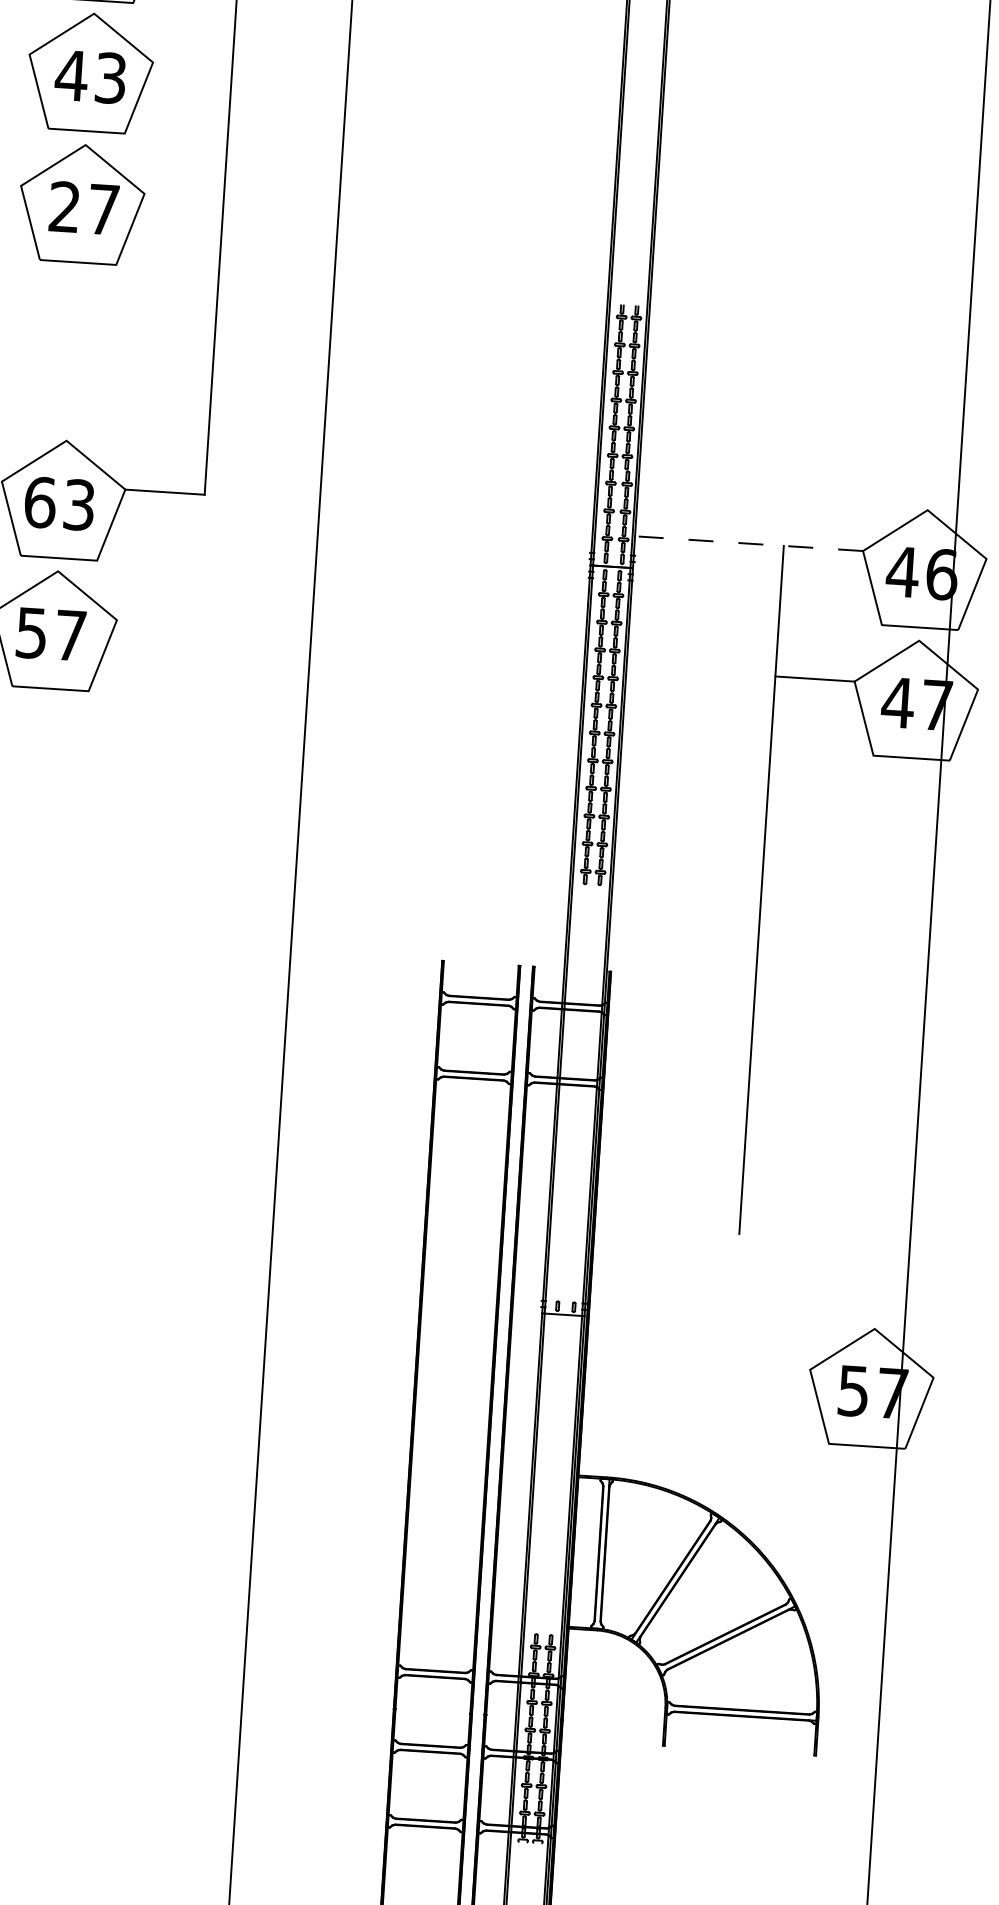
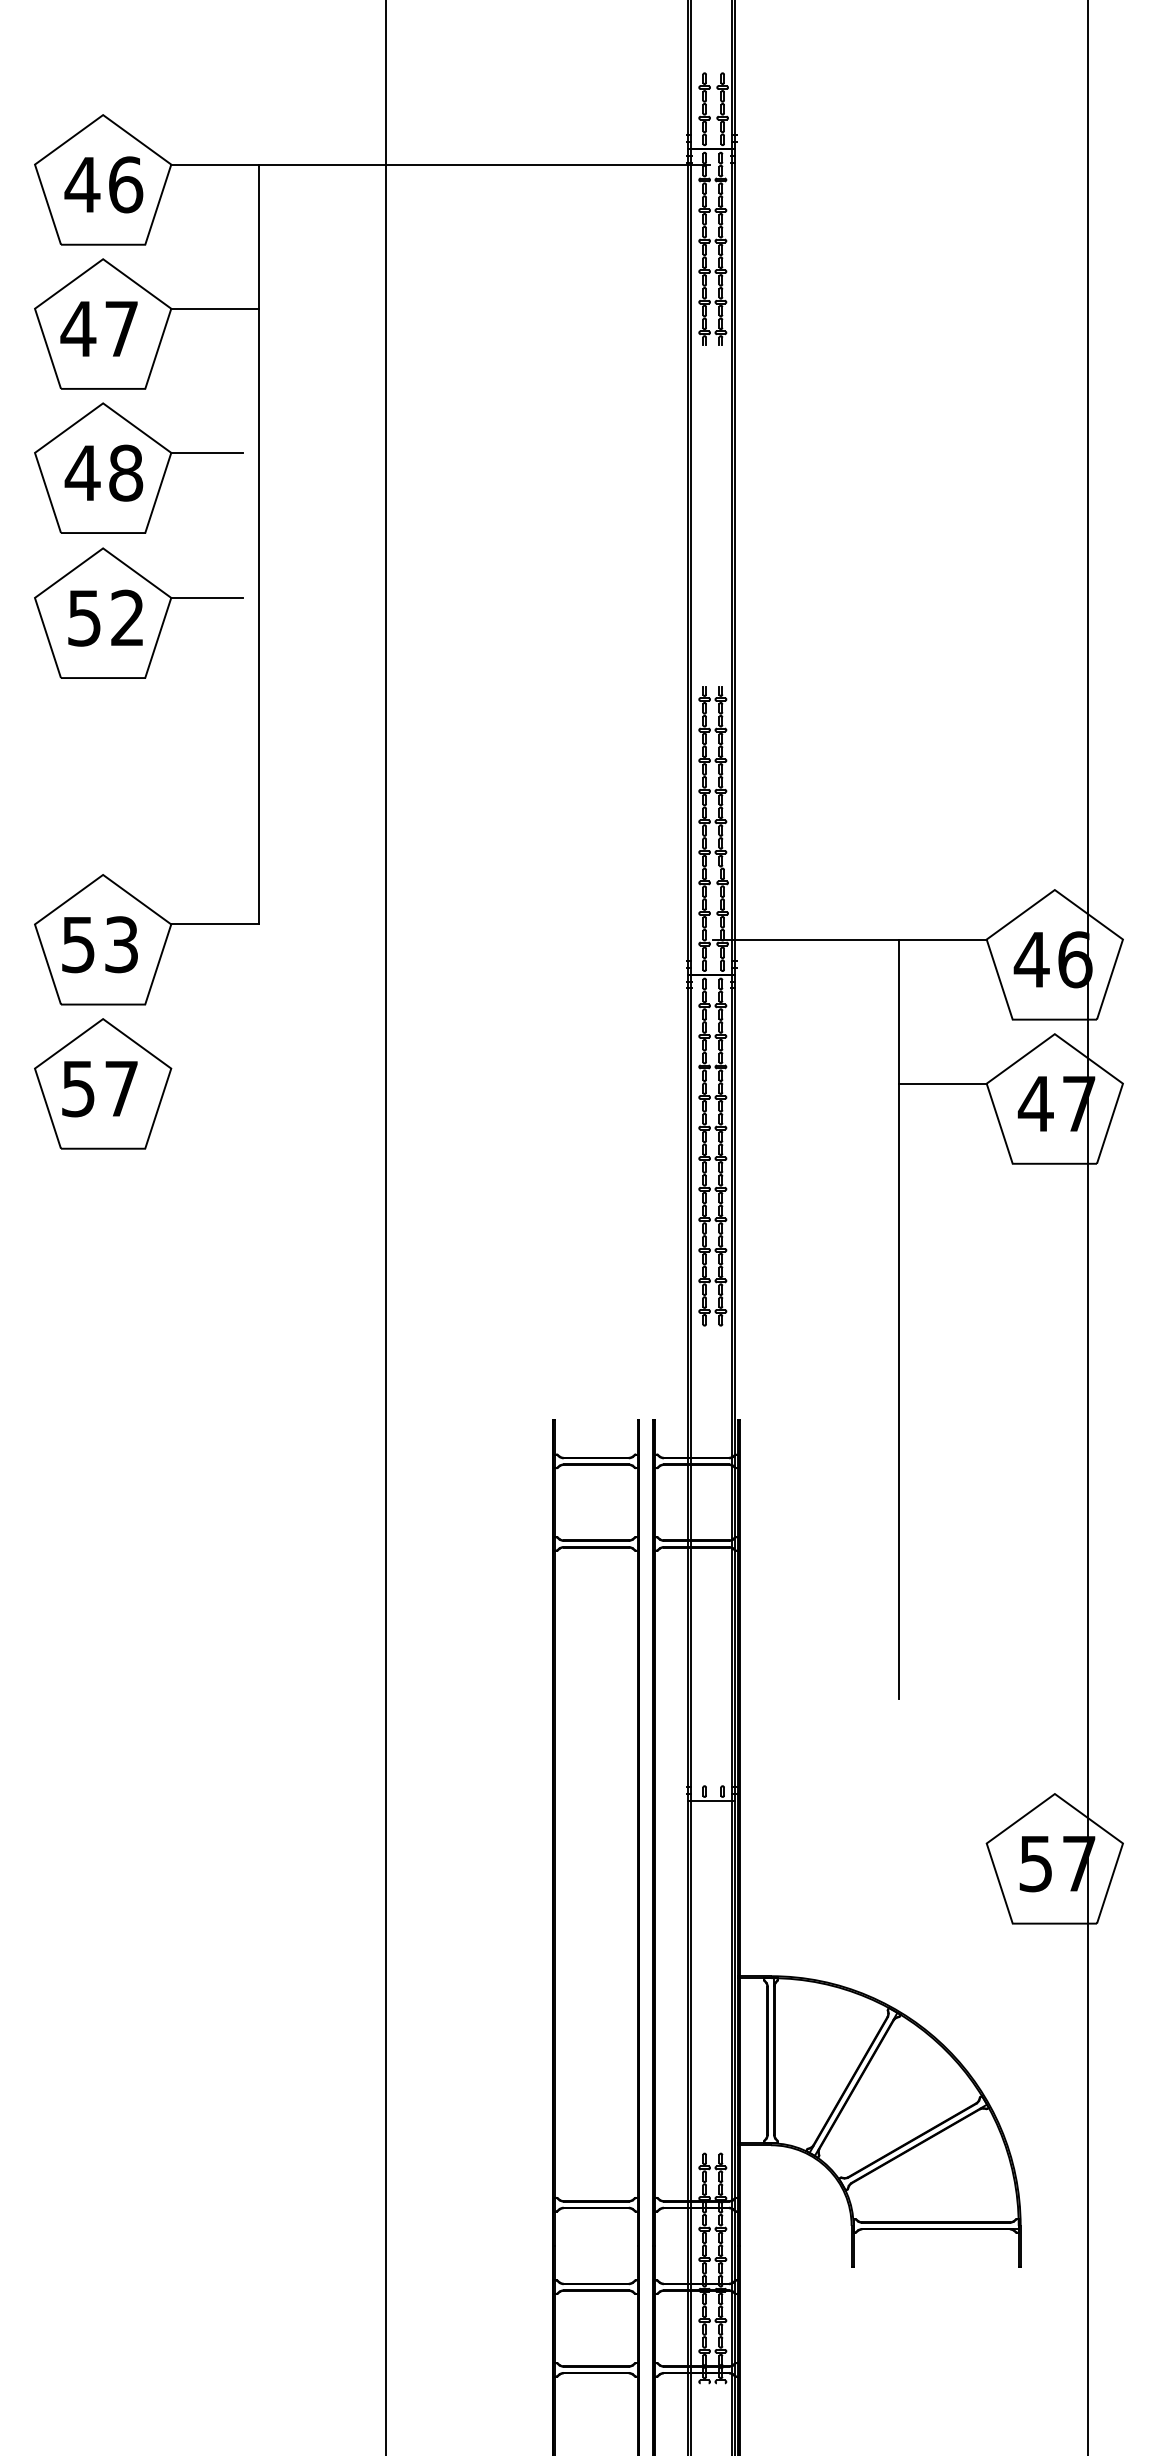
line: (184, 65) -> (206, 453), added
text: (111, 77) -> (126, 472), 43 -> 48
line: (176, 195) -> (206, 597), added
text: (83, 207) -> (105, 617), 27 -> 52
text: (40, 502) -> (78, 944), 63 -> 53
line: (738, 542) -> (849, 939), dashed -> solid

